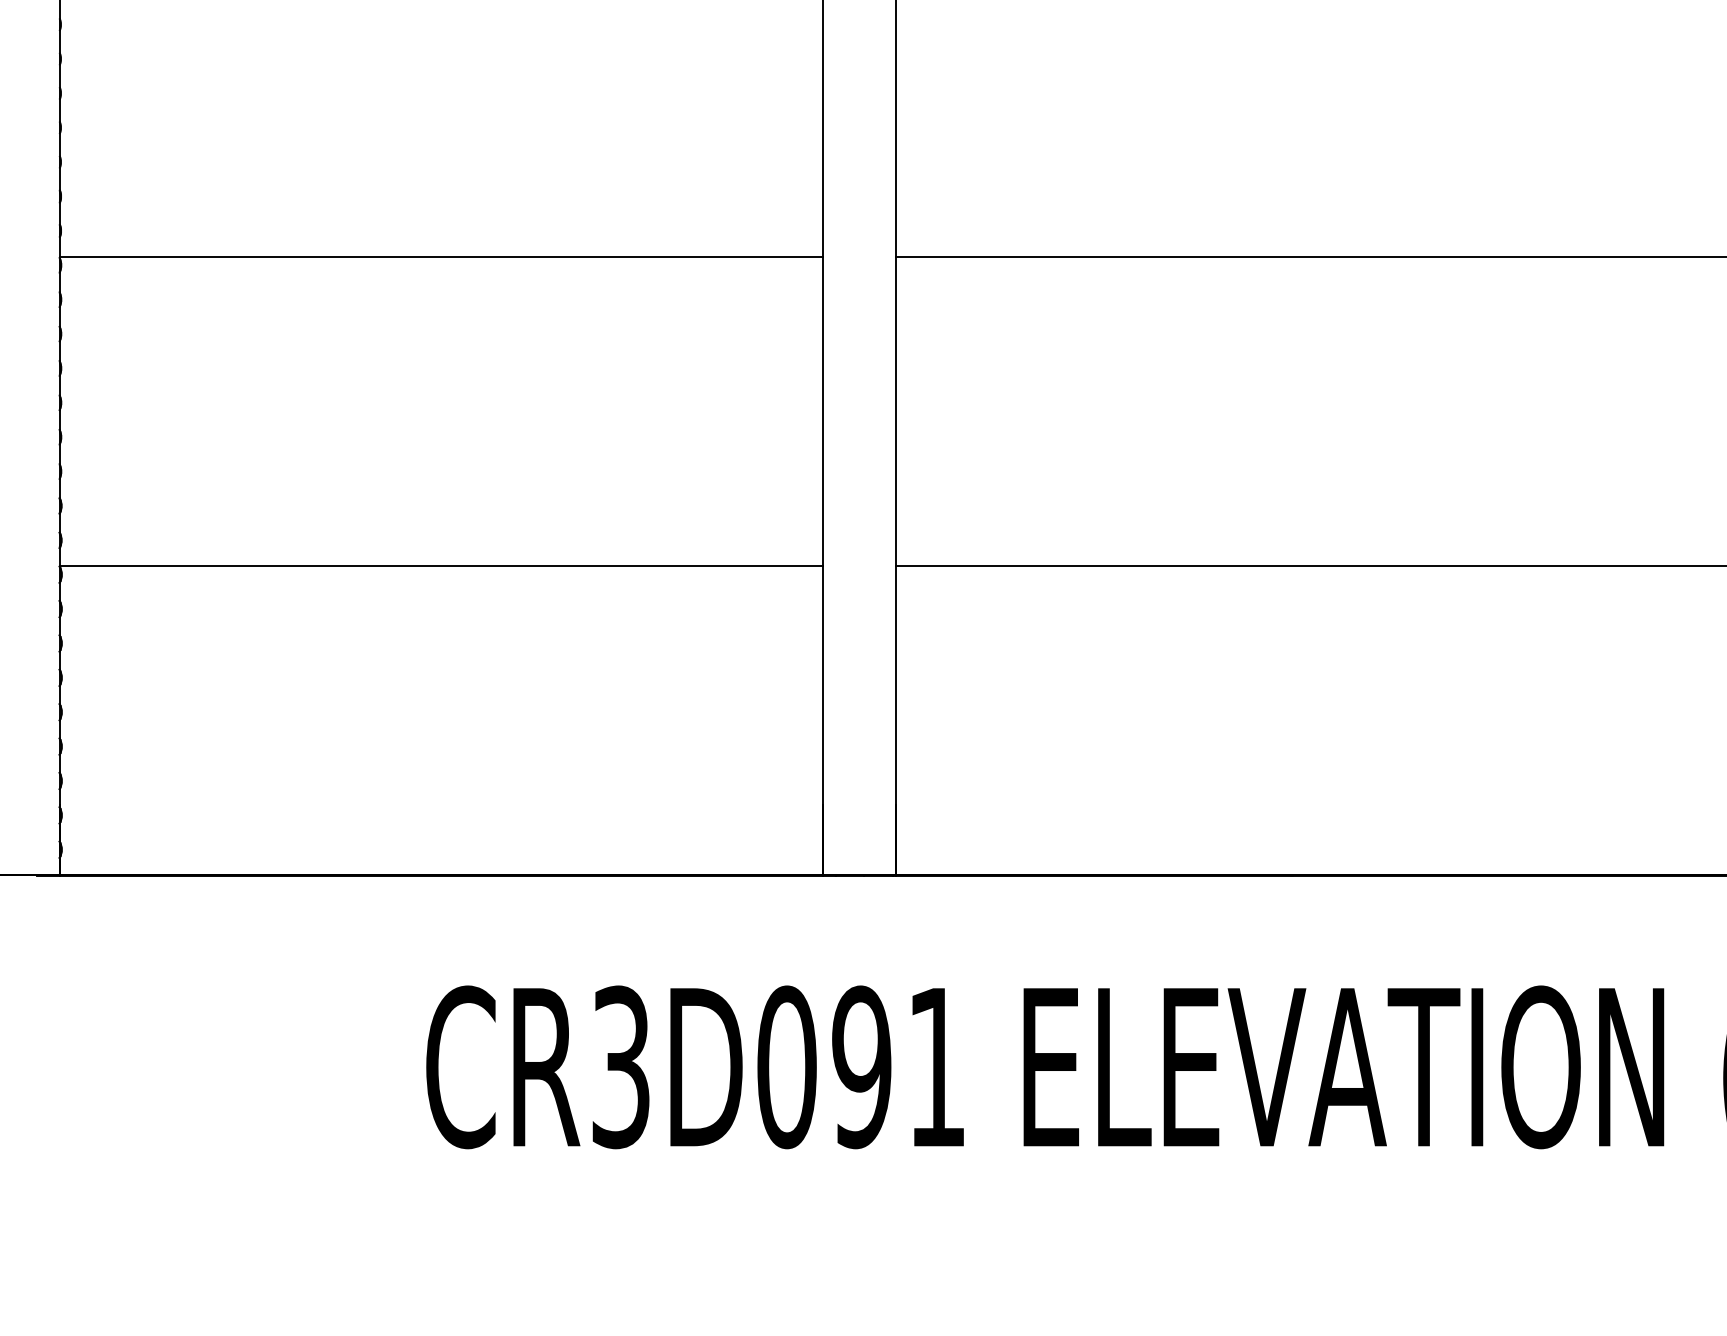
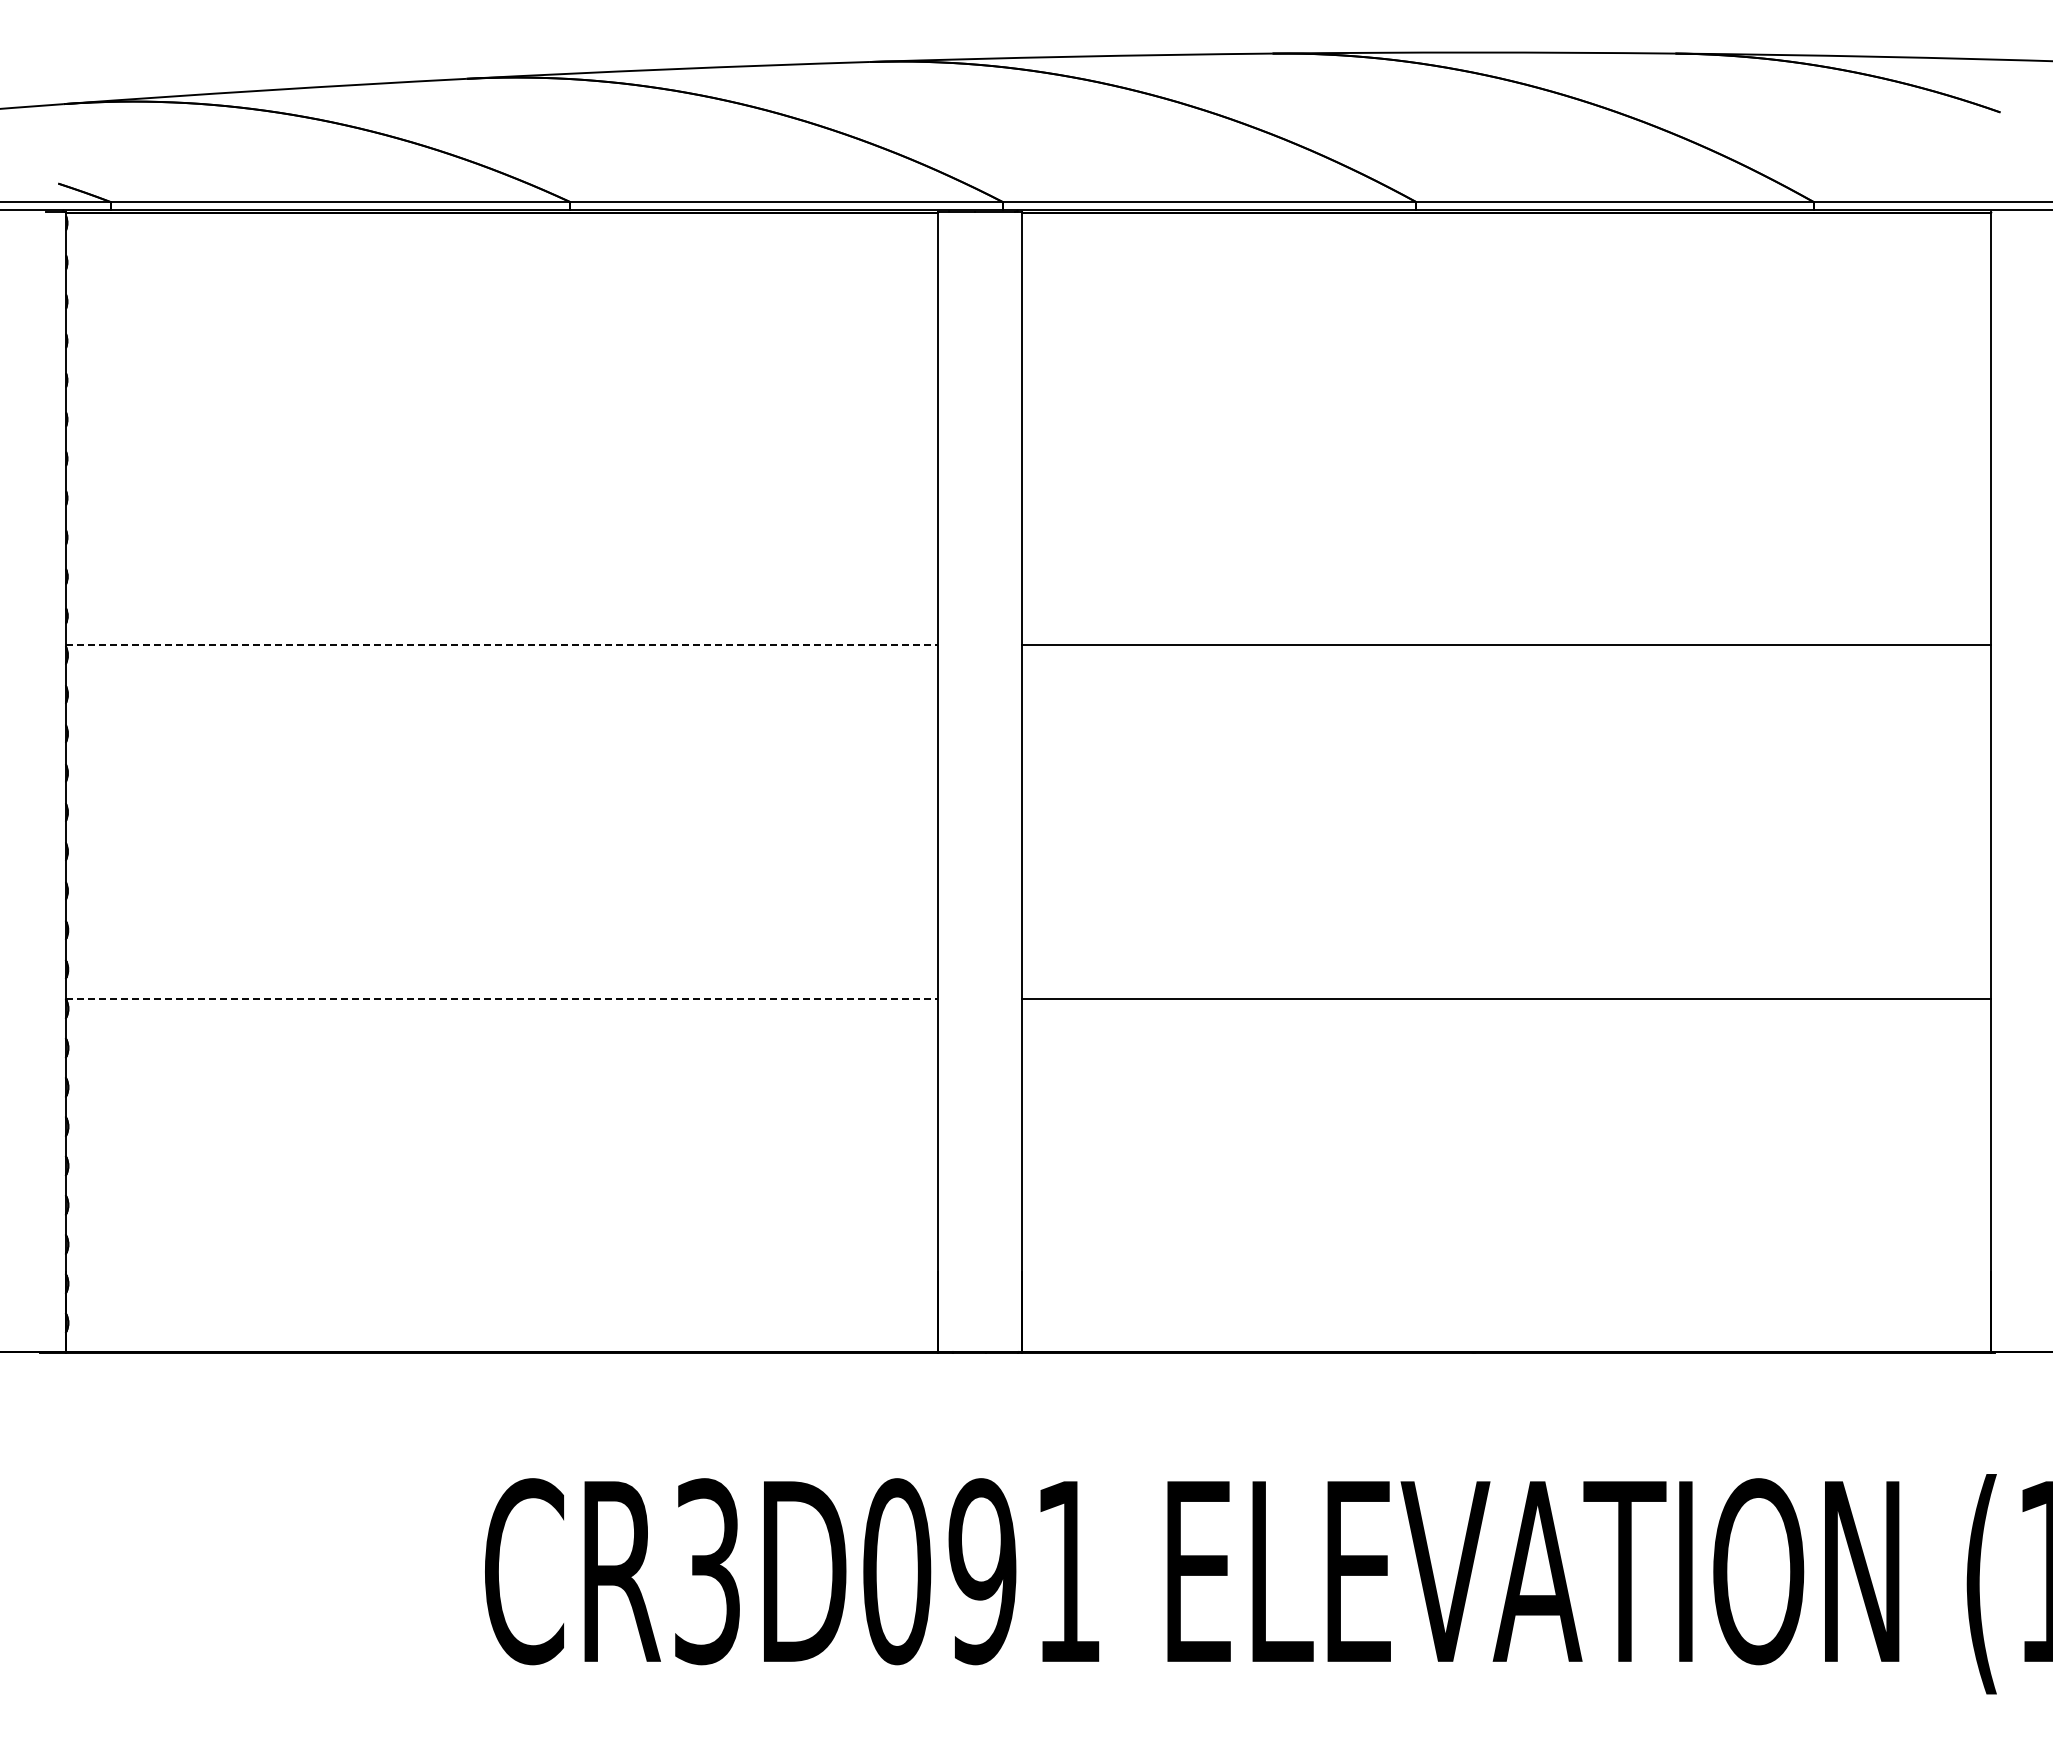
line: (441, 256) -> (502, 645), solid -> dashed
line: (441, 566) -> (502, 999), solid -> dashed

